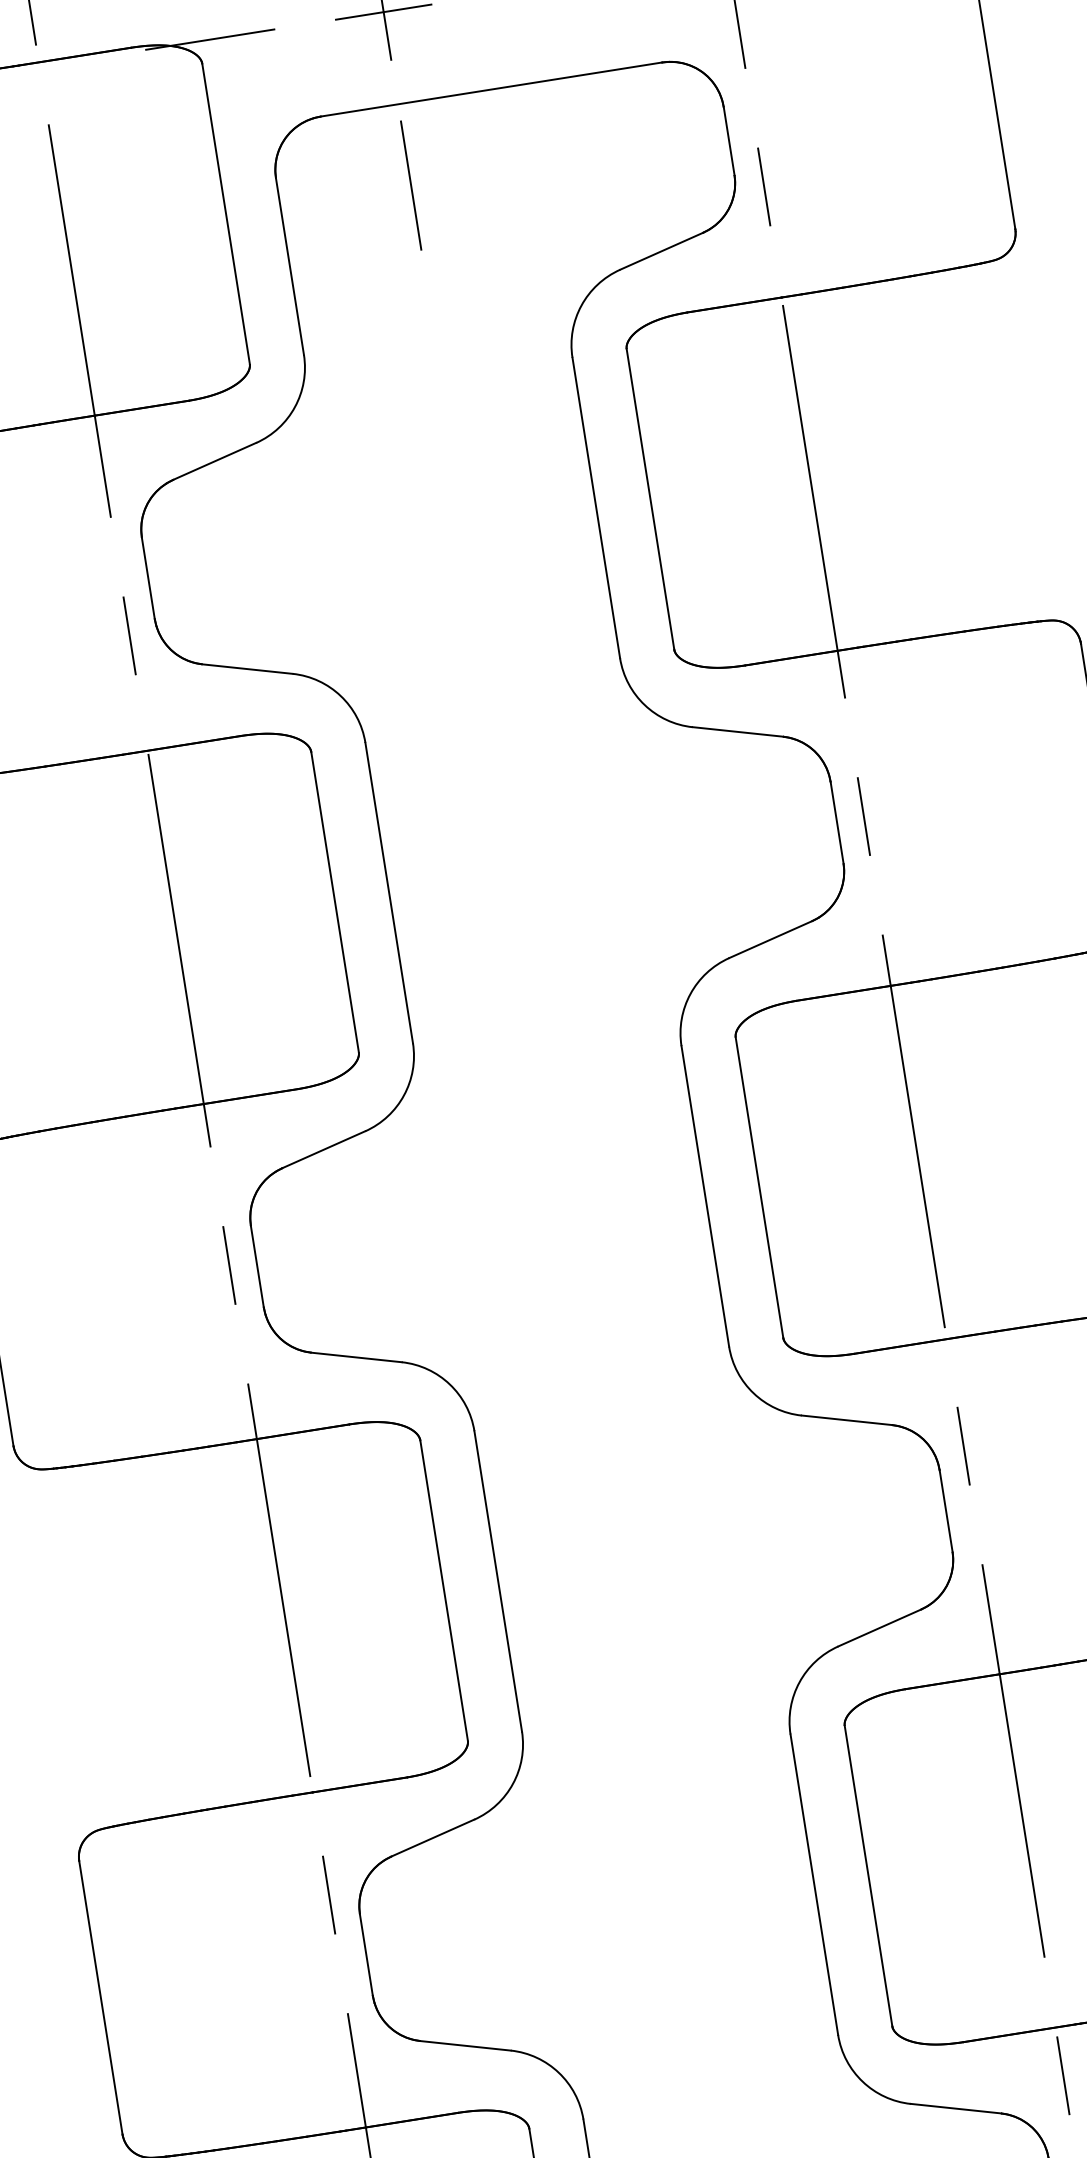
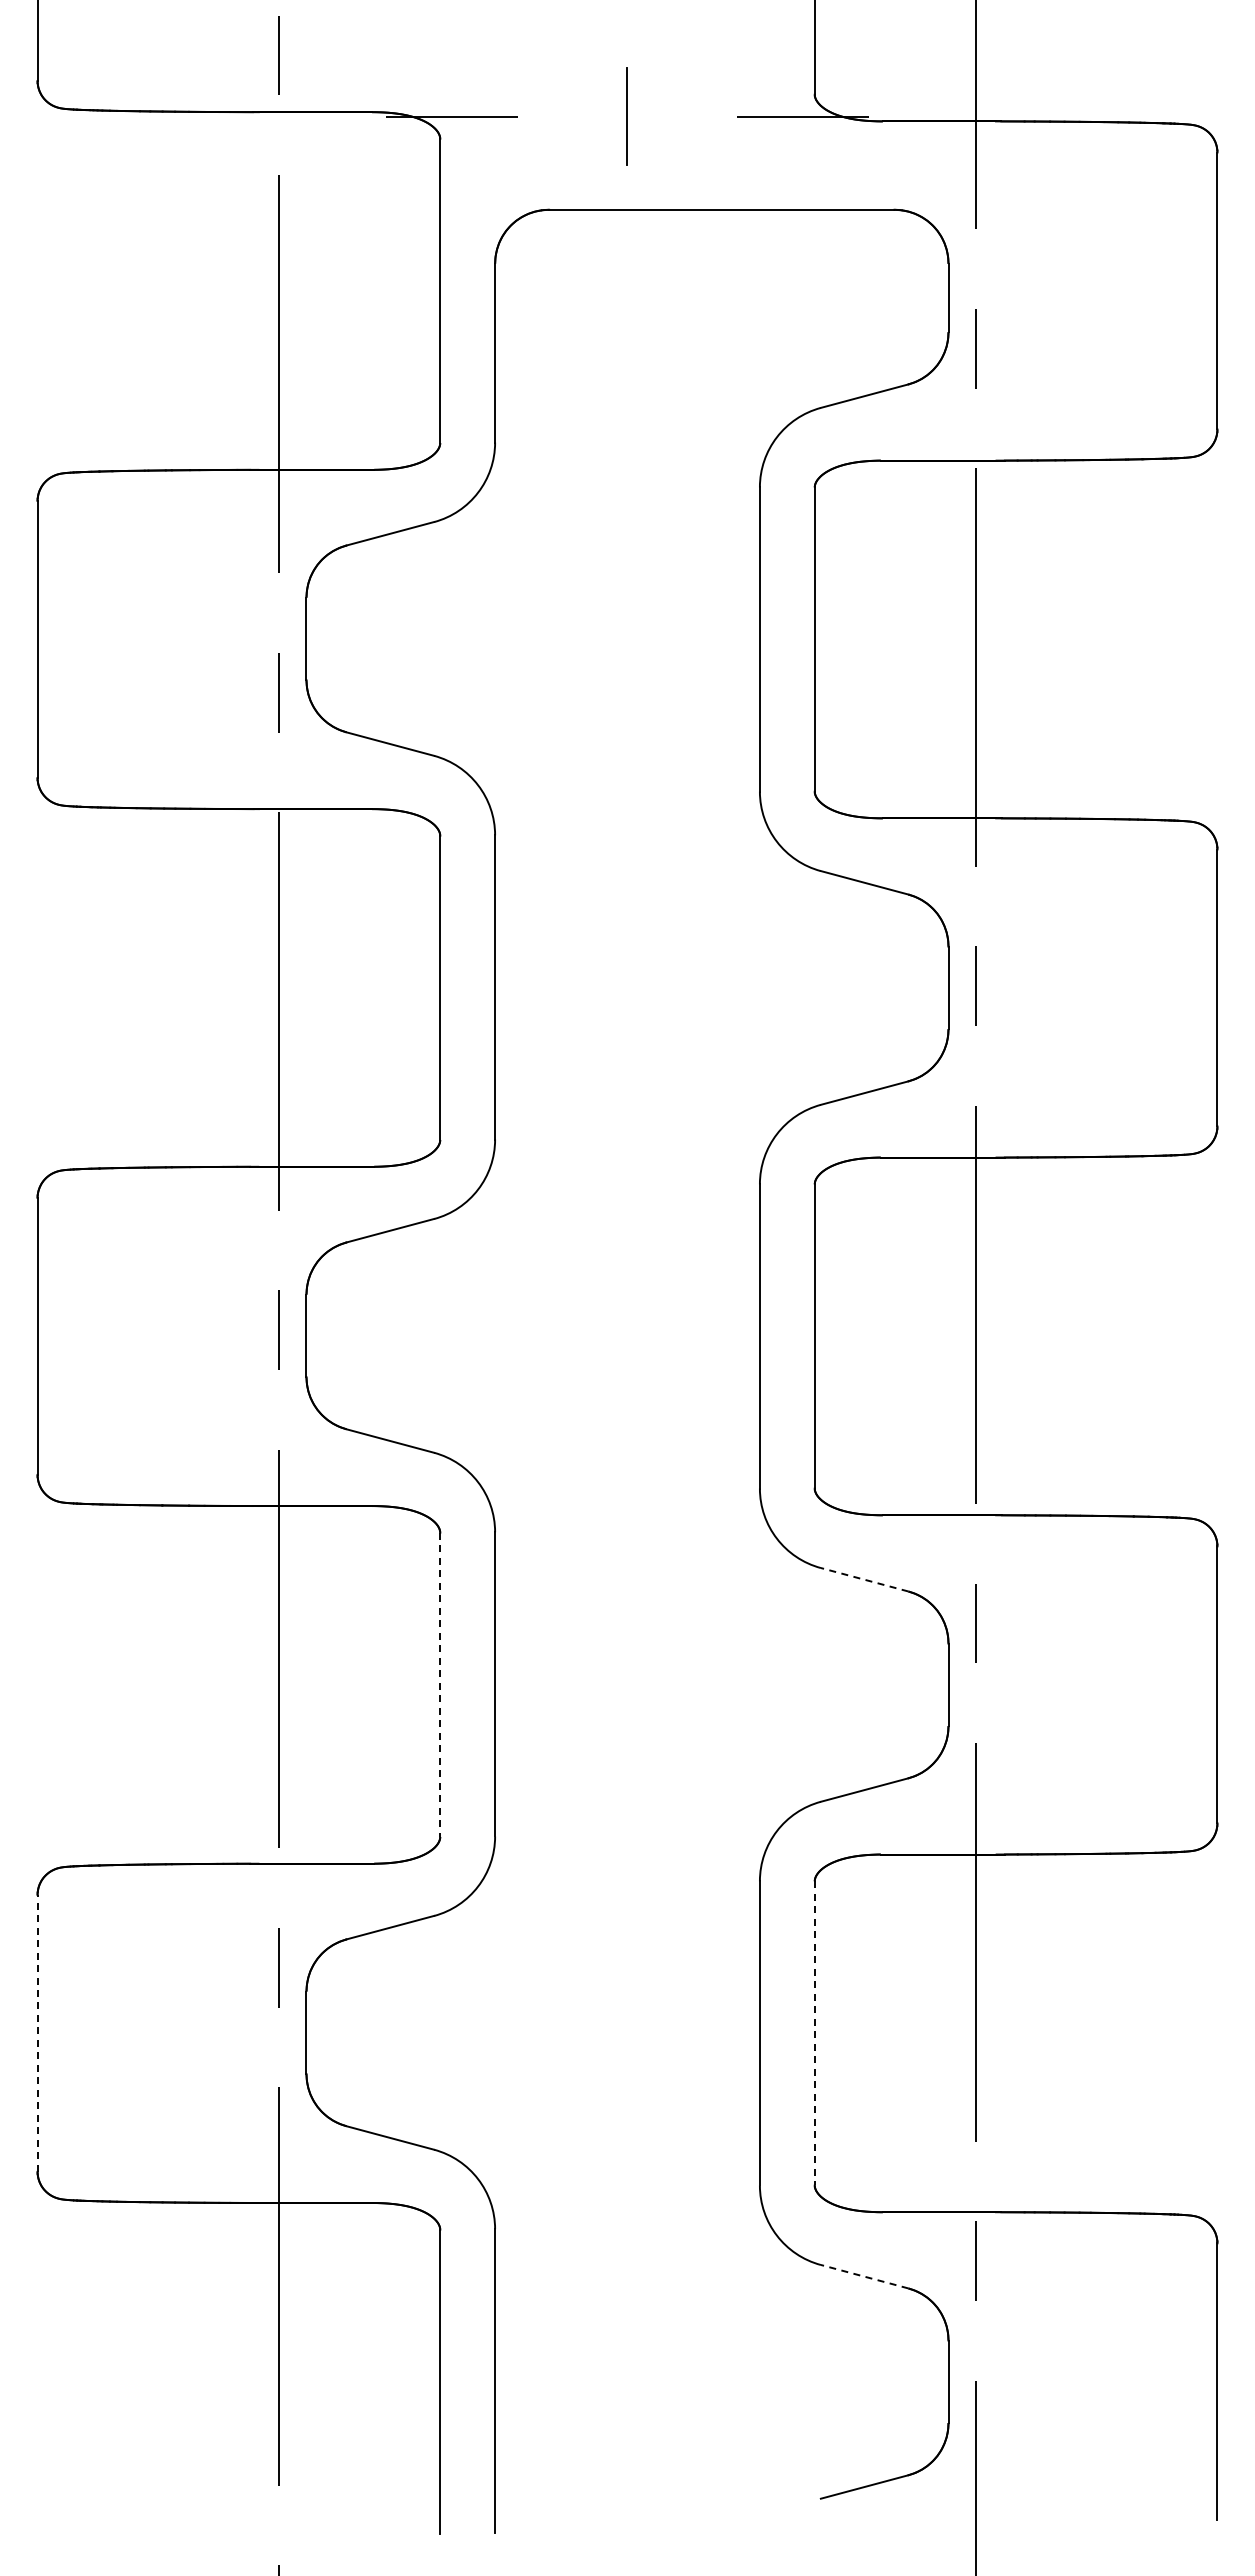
line: (383, 12) -> (627, 116), removed
line: (410, 185) -> (626, 291), removed
line: (846, 1420) -> (864, 1579), solid -> dashed
line: (444, 1591) -> (440, 1685), solid -> dashed
line: (868, 1876) -> (814, 2033), solid -> dashed
line: (100, 1996) -> (37, 2032), solid -> dashed
line: (955, 2108) -> (864, 2276), solid -> dashed

